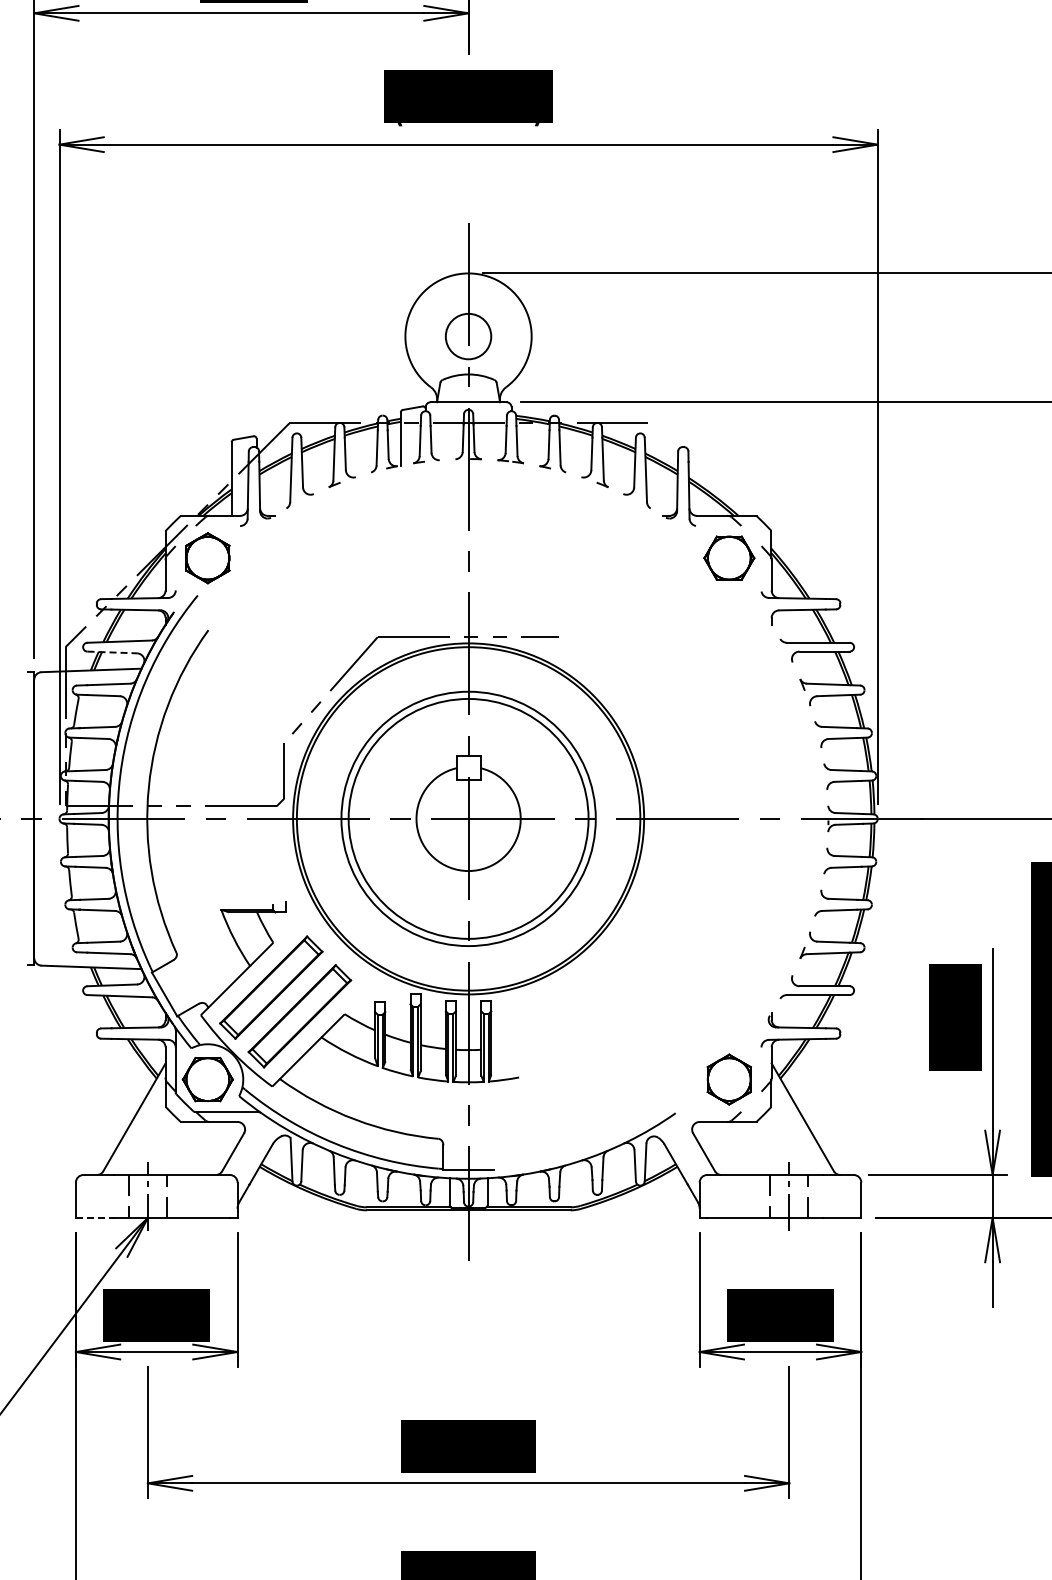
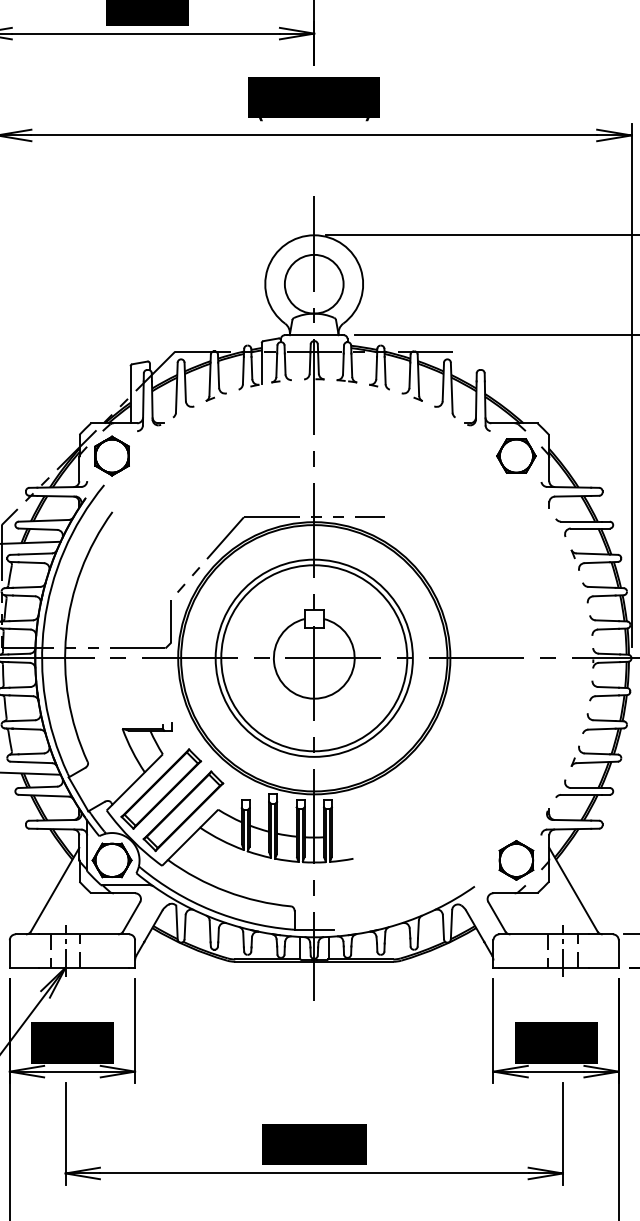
circle: (468, 336) -> (314, 284), size x1.67
line: (112, 652) -> (38, 529), dashed -> solid
line: (94, 1217) -> (24, 967), dashed -> solid

